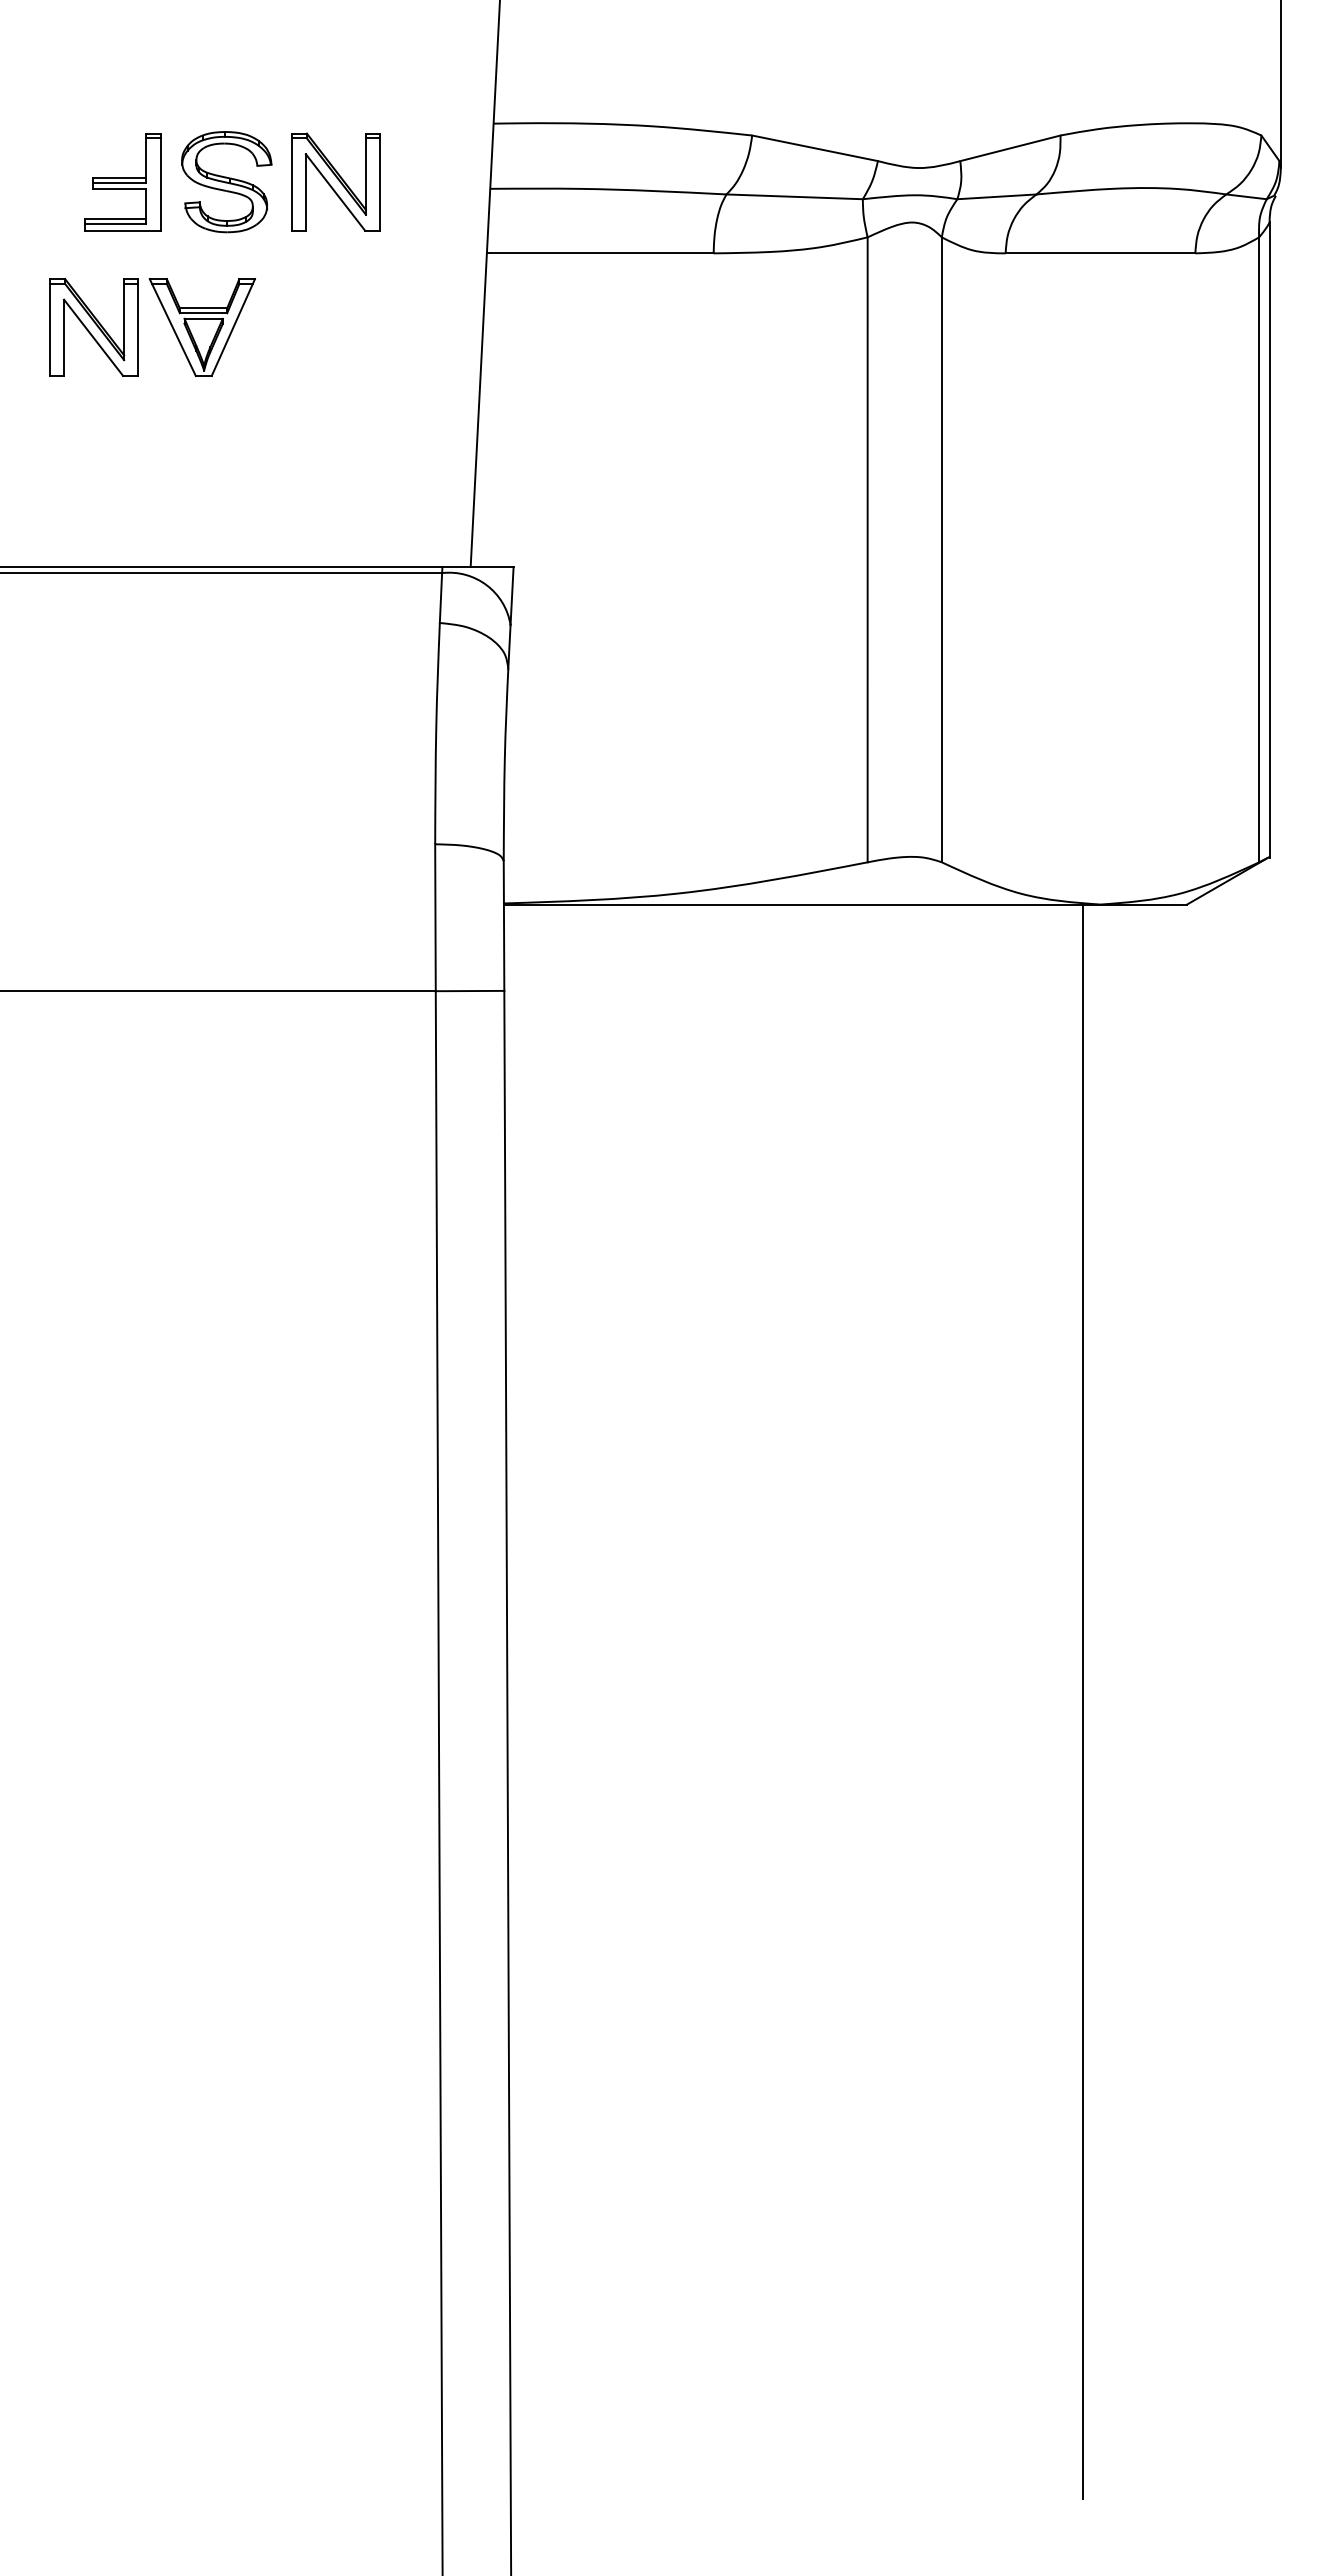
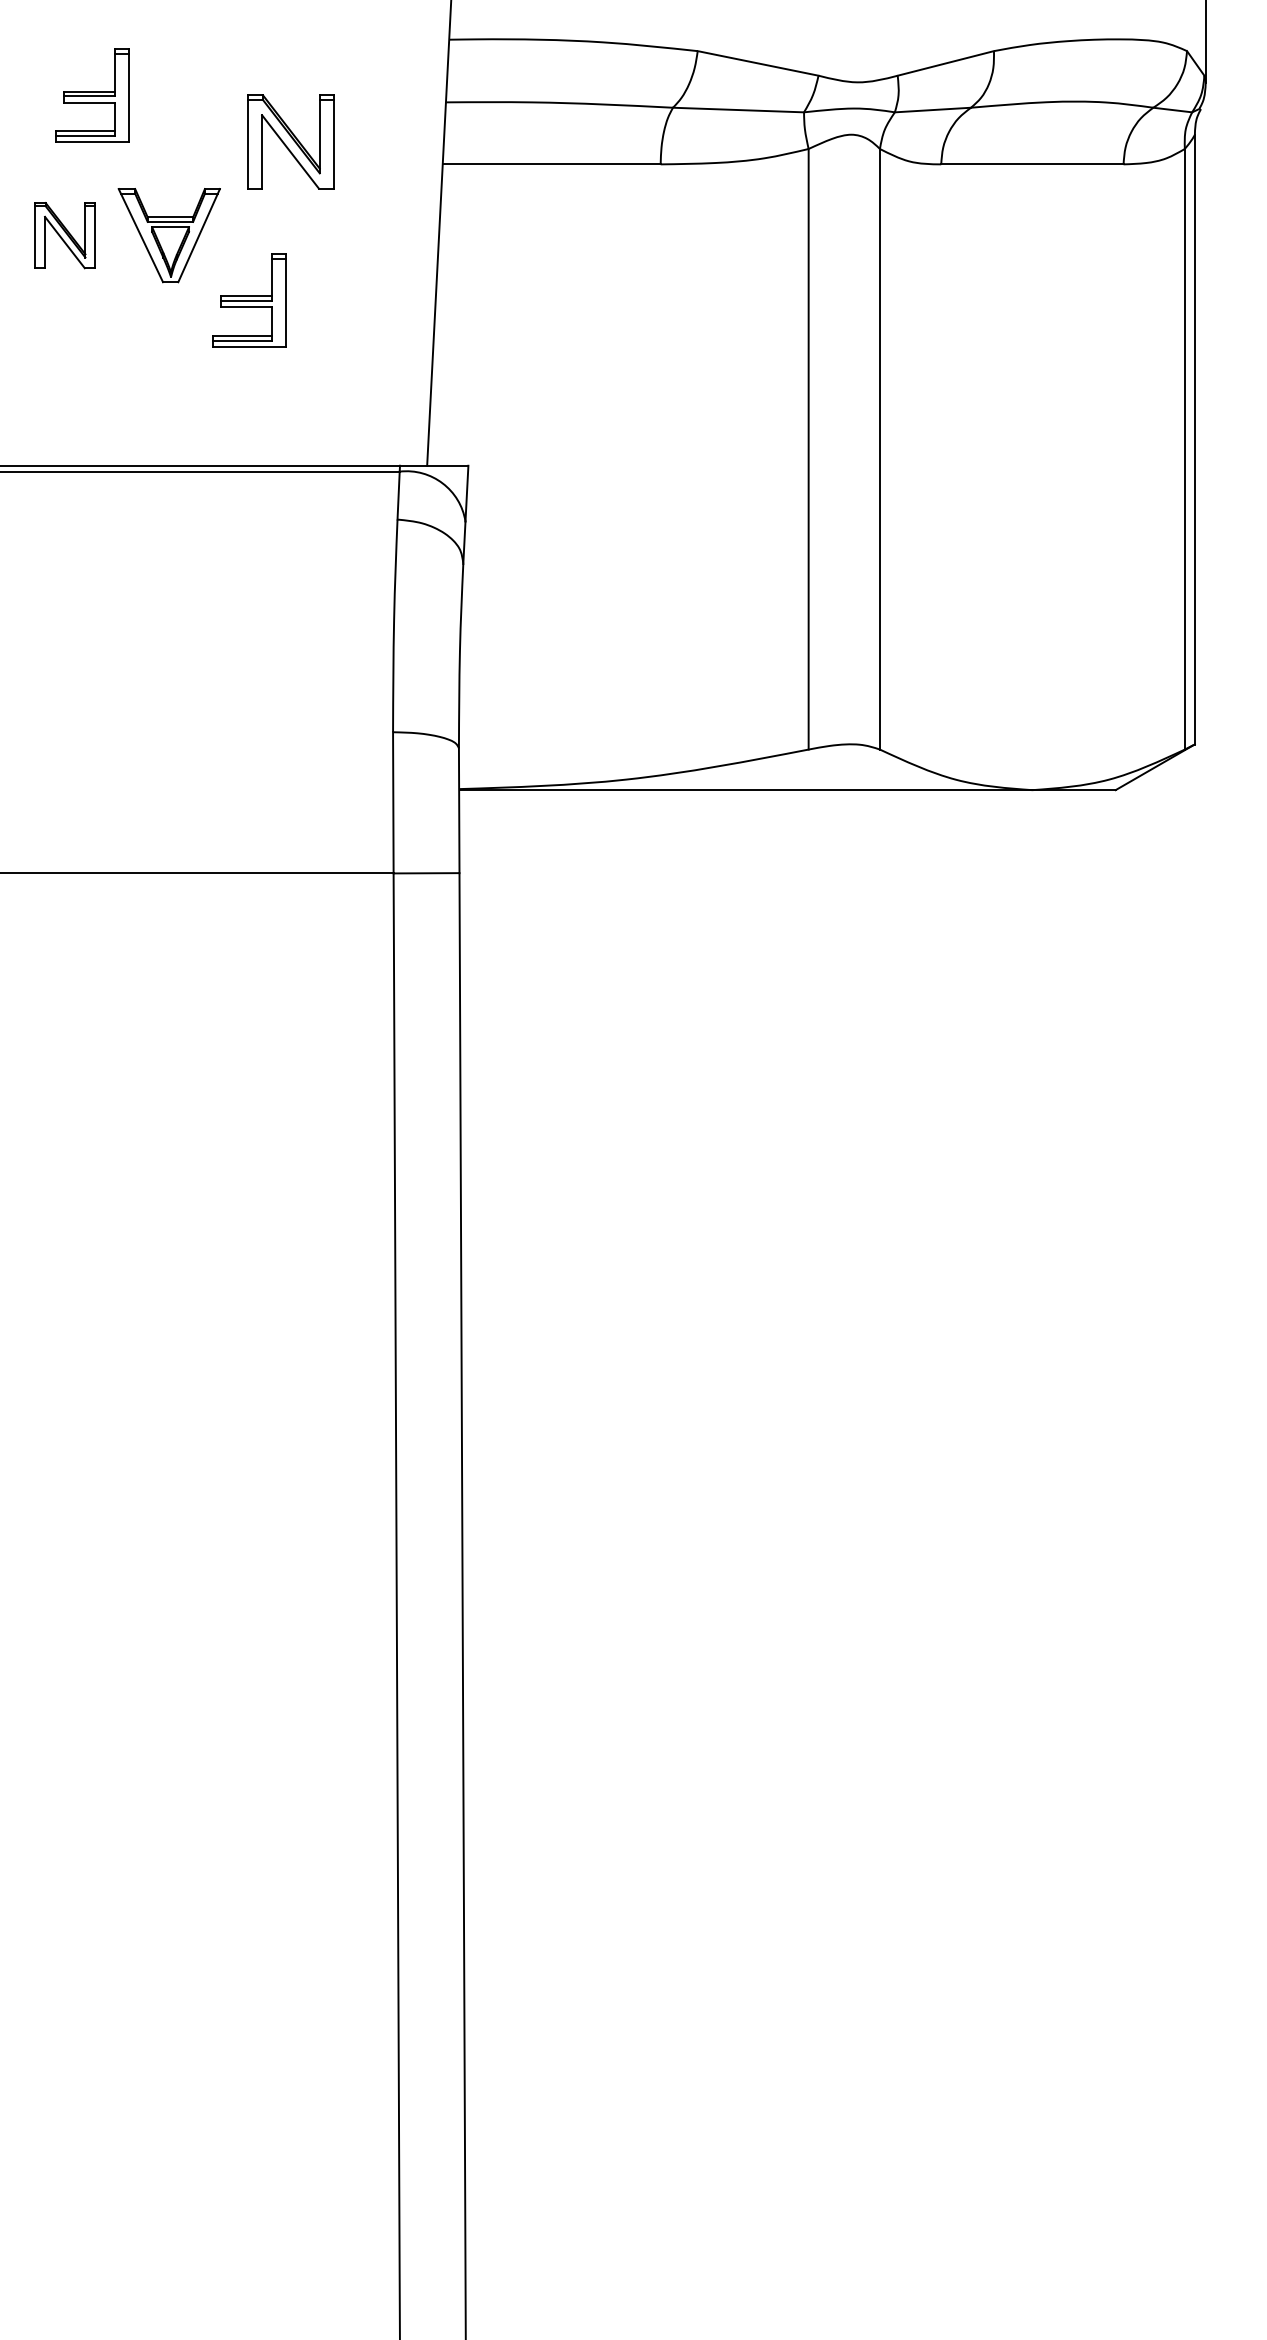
part: (335, 181) -> (290, 141), moved
part: (226, 182) -> (192, 96), removed
part: (93, 327) -> (64, 235), size x0.7
part: (285, 395) -> (249, 300), added
line: (1082, 1701) -> (1015, 1556), removed

